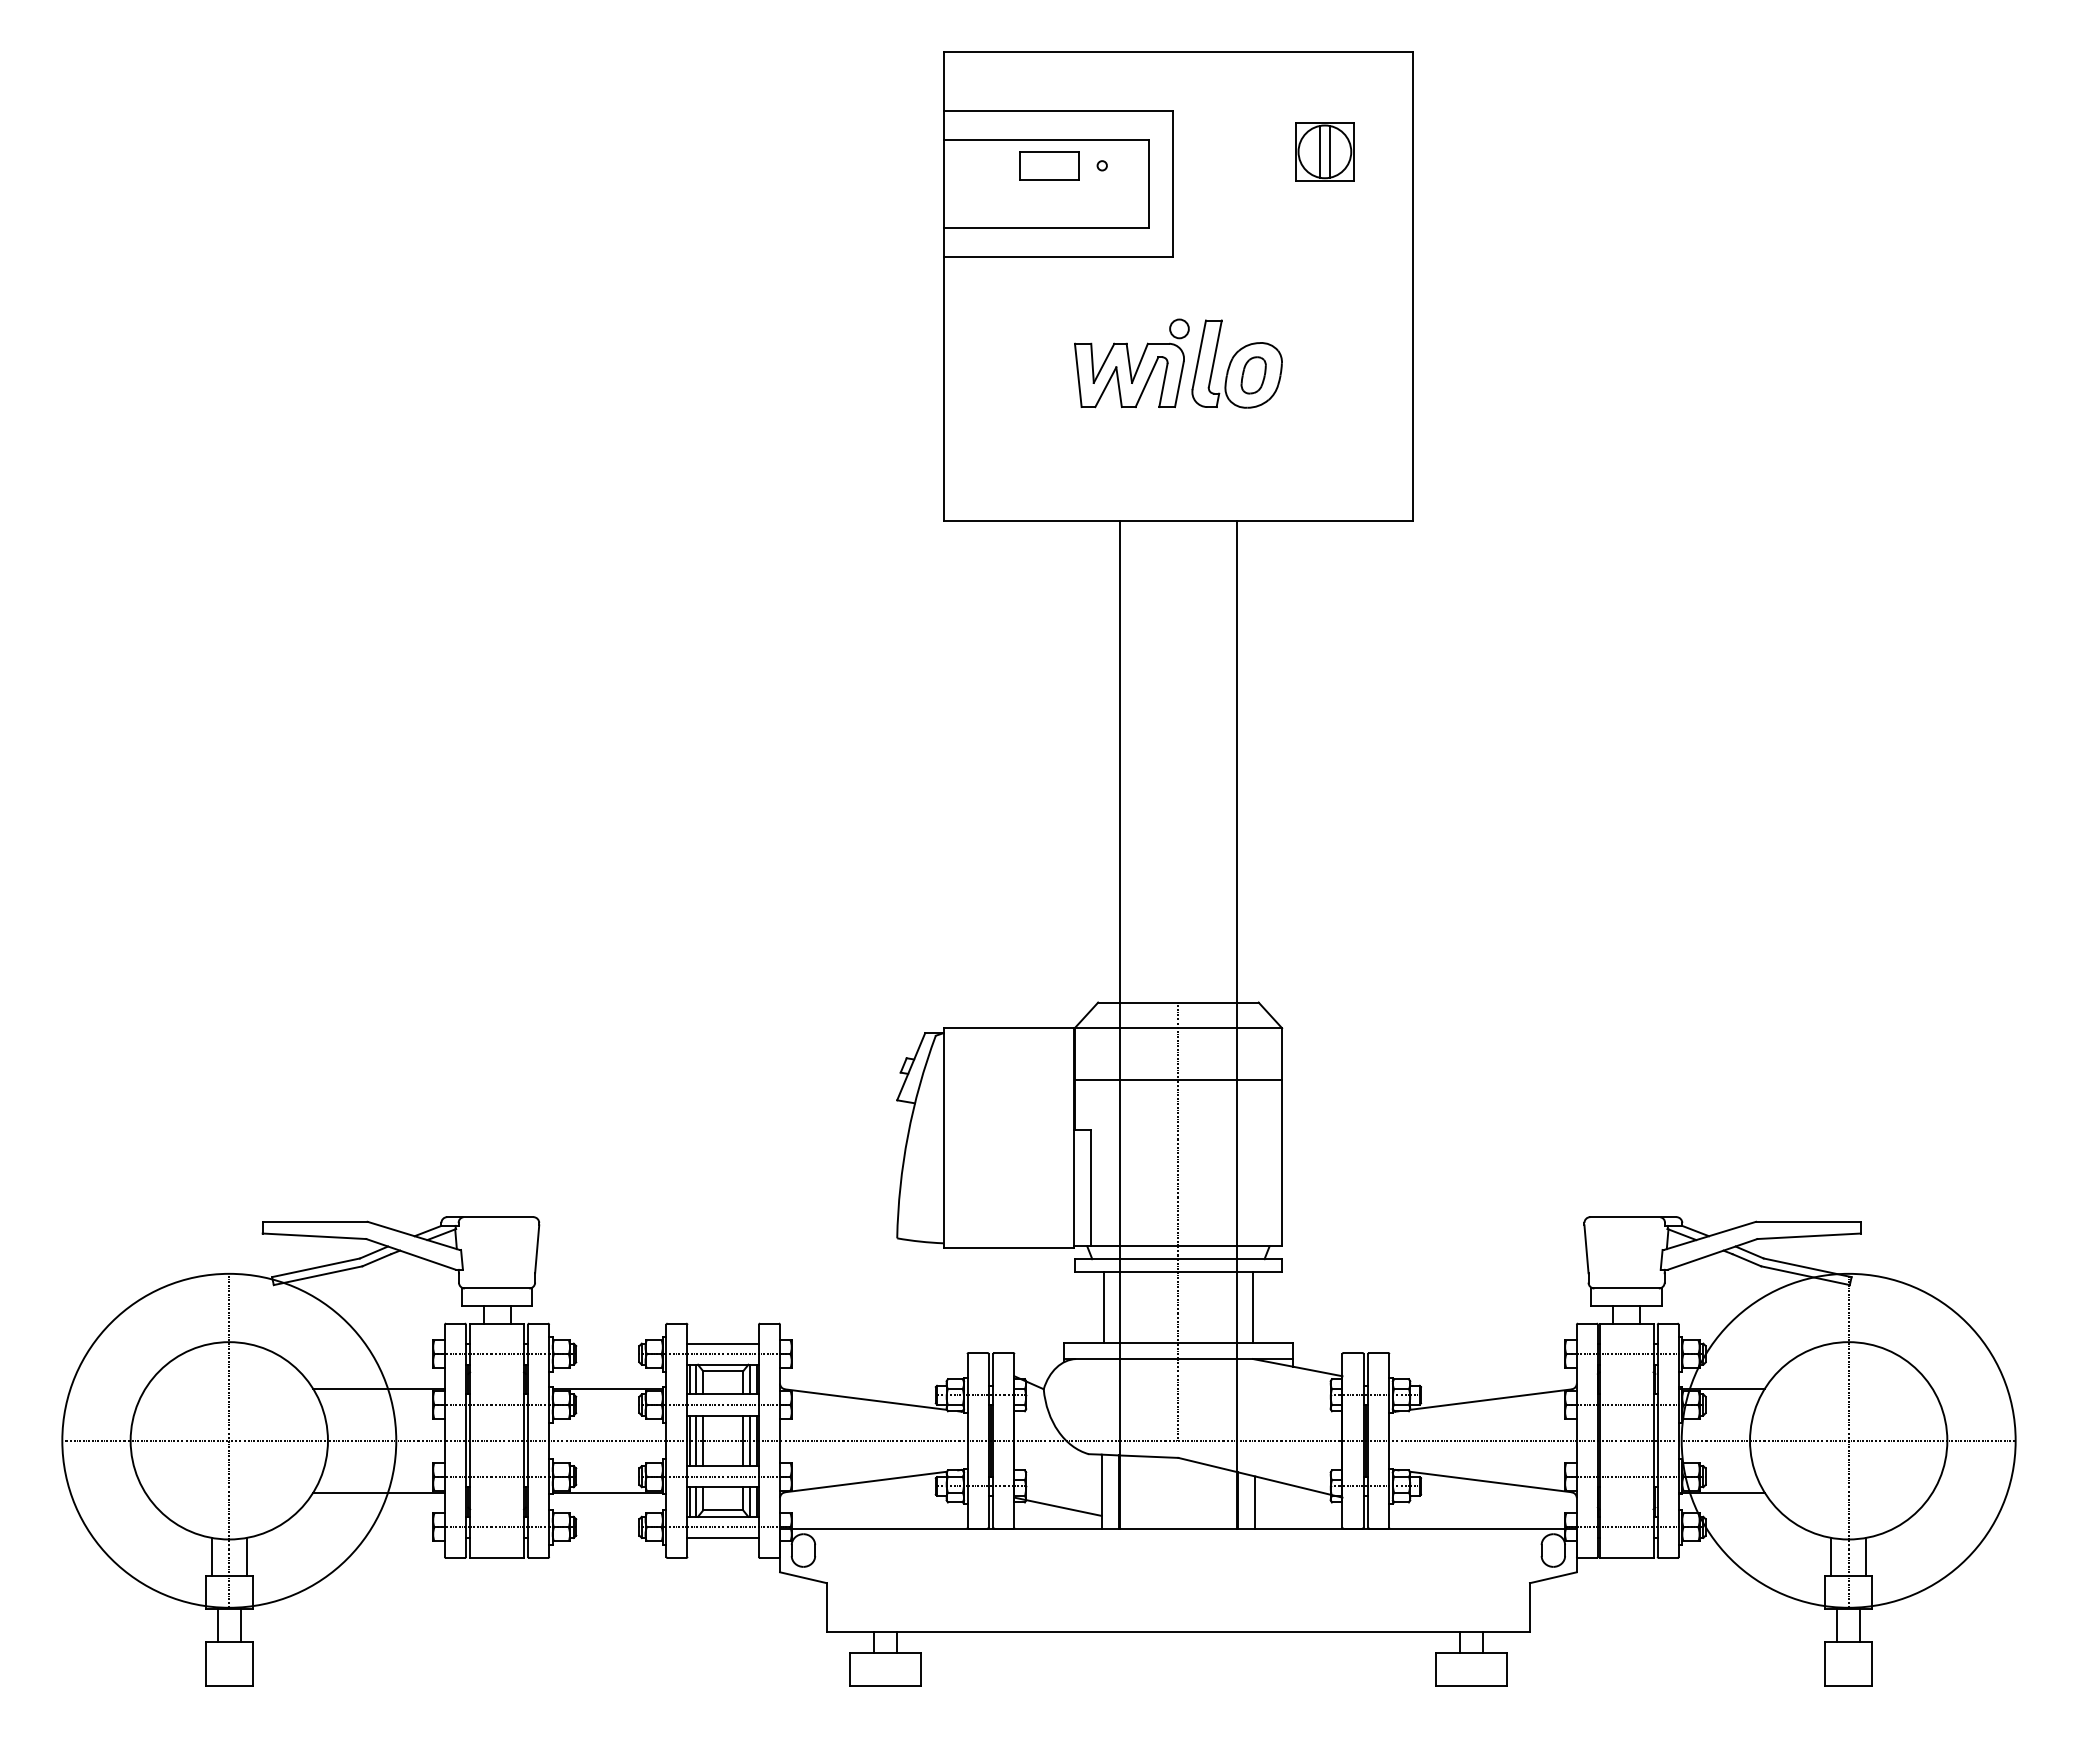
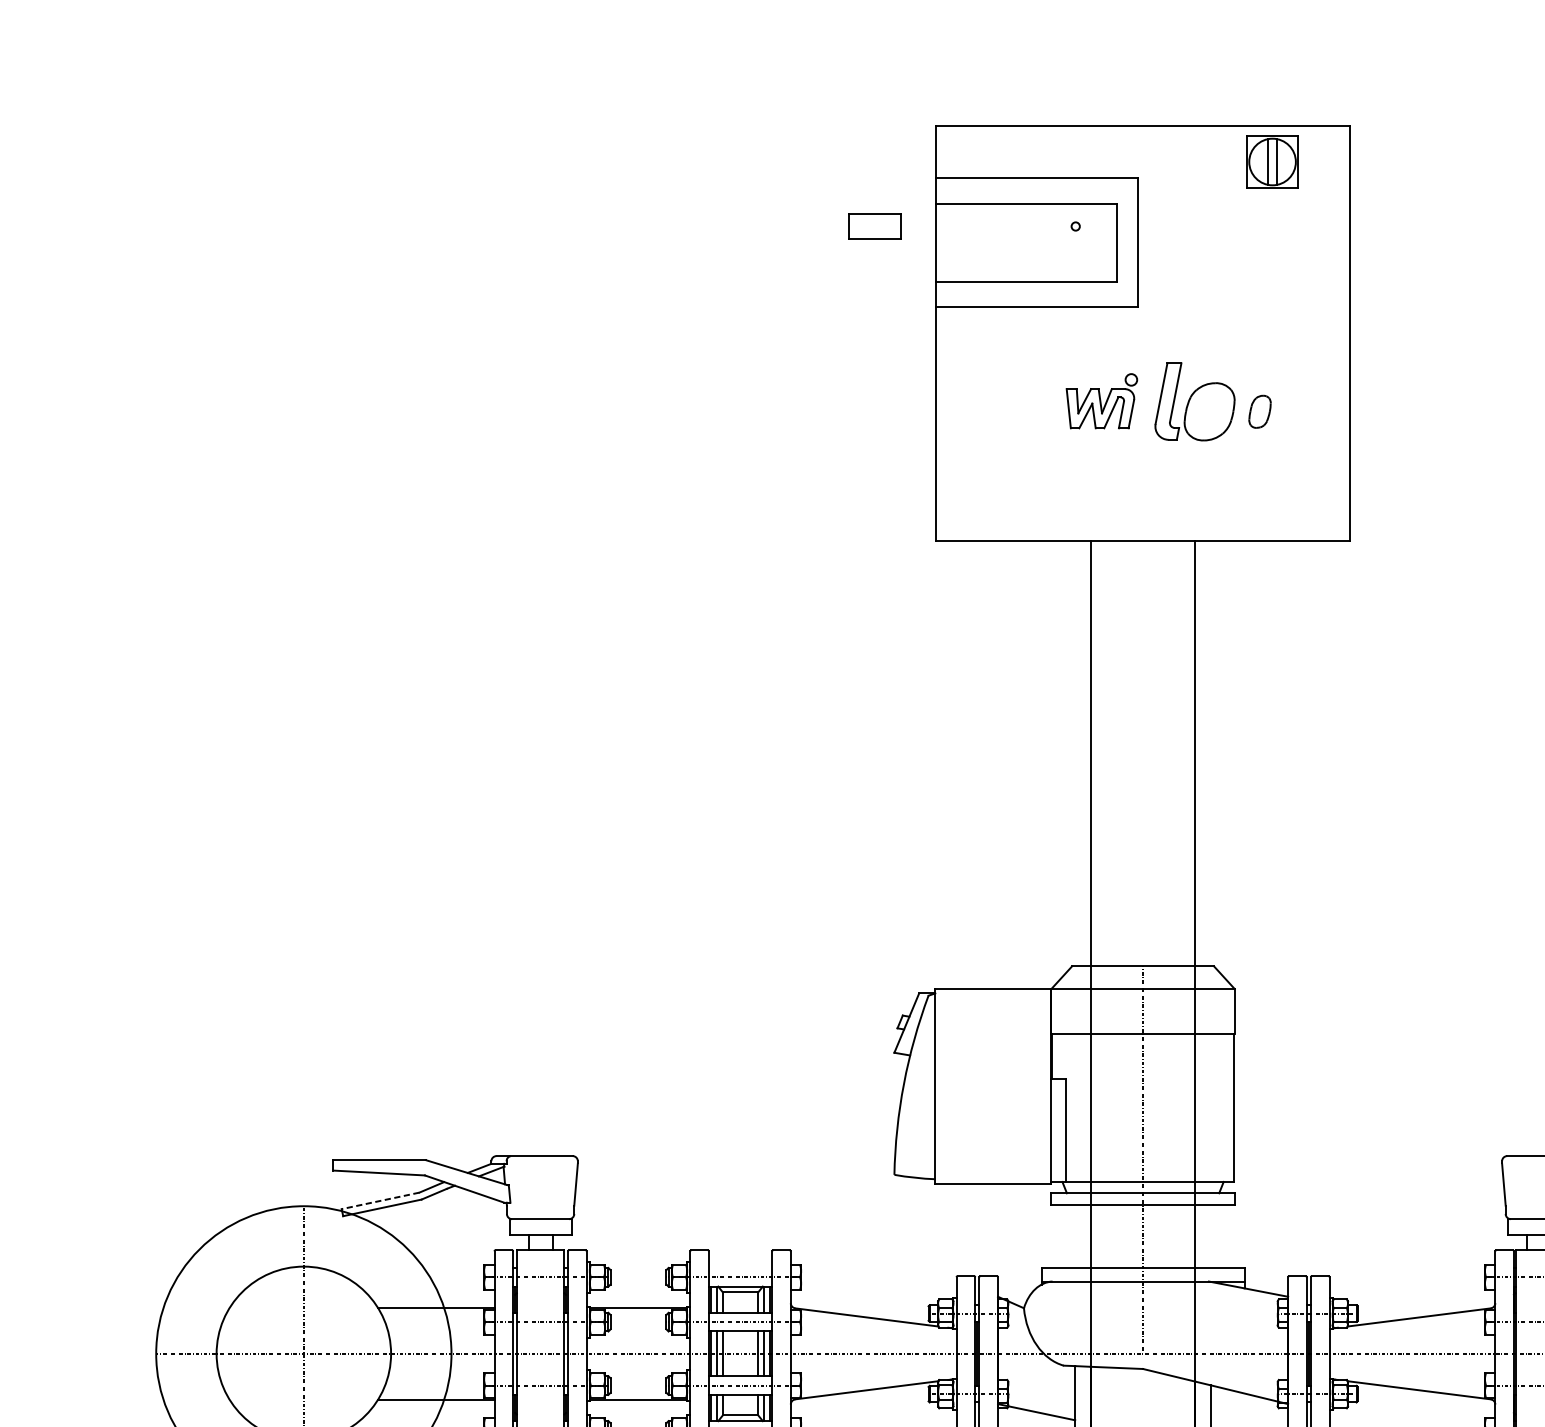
part: (1324, 151) -> (1272, 161), moved
part: (1049, 165) -> (875, 226), moved
part: (1131, 363) -> (1101, 401), size x0.7
part: (1253, 375) -> (1259, 411), moved
line: (316, 1267) -> (380, 1200), solid -> dashed
line: (1104, 1307) -> (1077, 1235), removed
line: (1252, 1307) -> (1208, 1235), removed
line: (722, 1343) -> (739, 1267), removed

